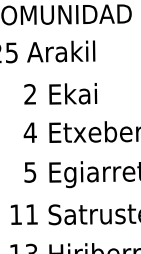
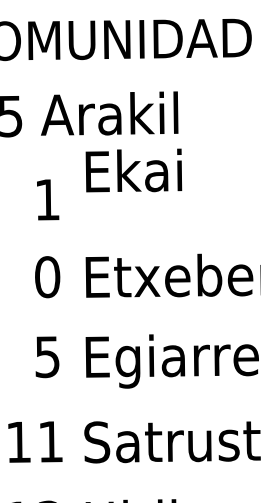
text: (73, 93) -> (134, 169), moved
text: (30, 94) -> (47, 200), 2 -> 1
text: (29, 132) -> (45, 276), 4 -> 0

